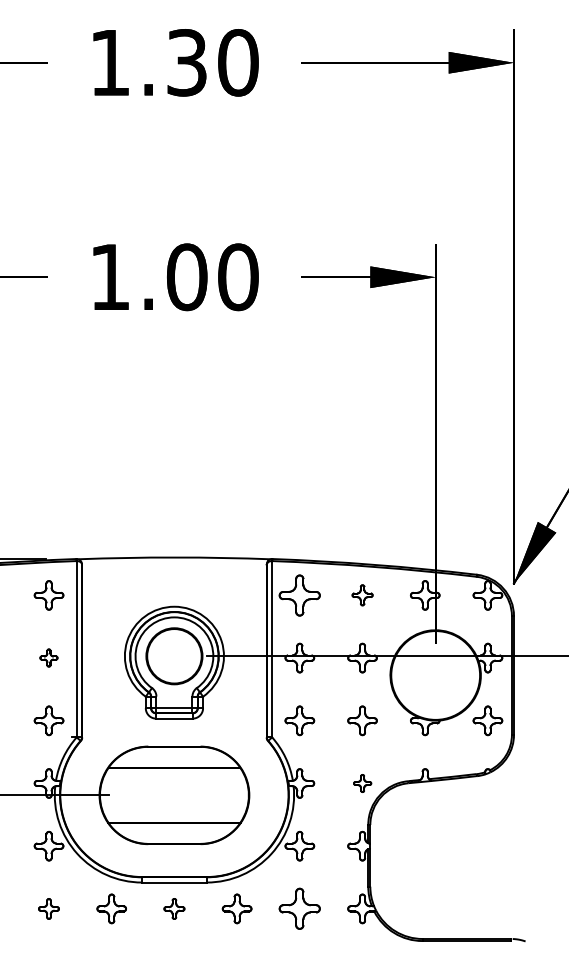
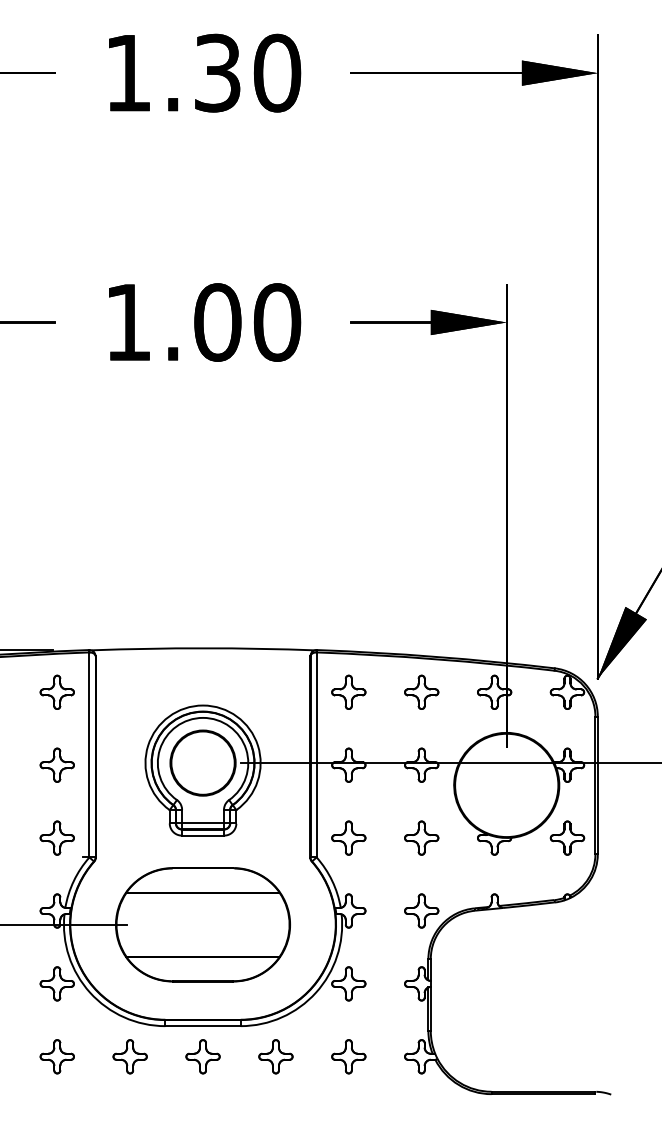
part: (299, 594) -> (348, 691), size x0.71
part: (362, 594) -> (421, 691), size x1.43
part: (48, 657) -> (56, 764), size x1.67
part: (362, 783) -> (421, 910), size x1.67
part: (48, 908) -> (56, 1056), size x1.43
part: (173, 908) -> (202, 1056), size x1.43
part: (299, 908) -> (348, 1056), size x0.71

